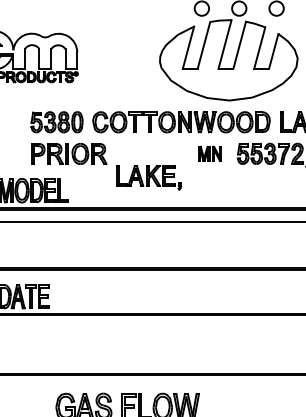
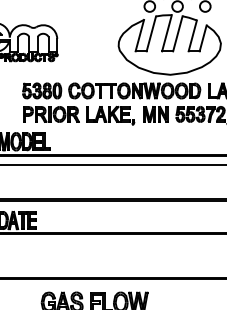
part: (209, 153) -> (155, 114), size x1.43
part: (148, 177) -> (110, 115), moved

